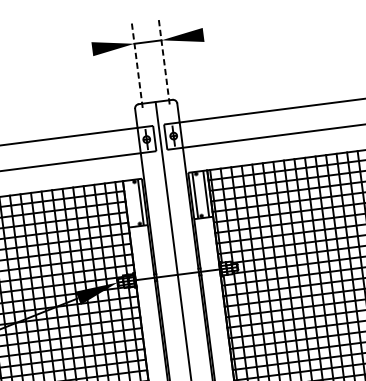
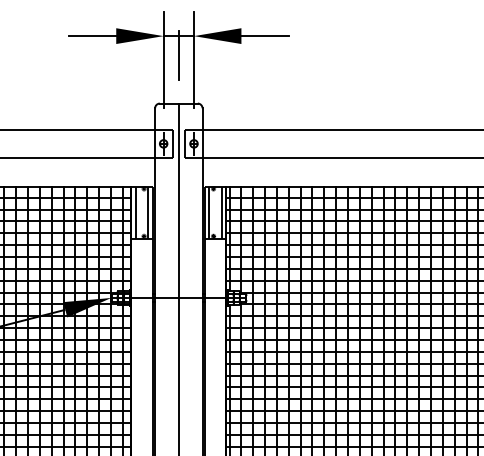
line: (224, 32) -> (264, 36), added
line: (71, 52) -> (92, 36), added
line: (149, 59) -> (178, 55), added
line: (164, 61) -> (194, 60), dashed -> solid
line: (137, 65) -> (163, 60), dashed -> solid
line: (129, 203) -> (135, 212), added

